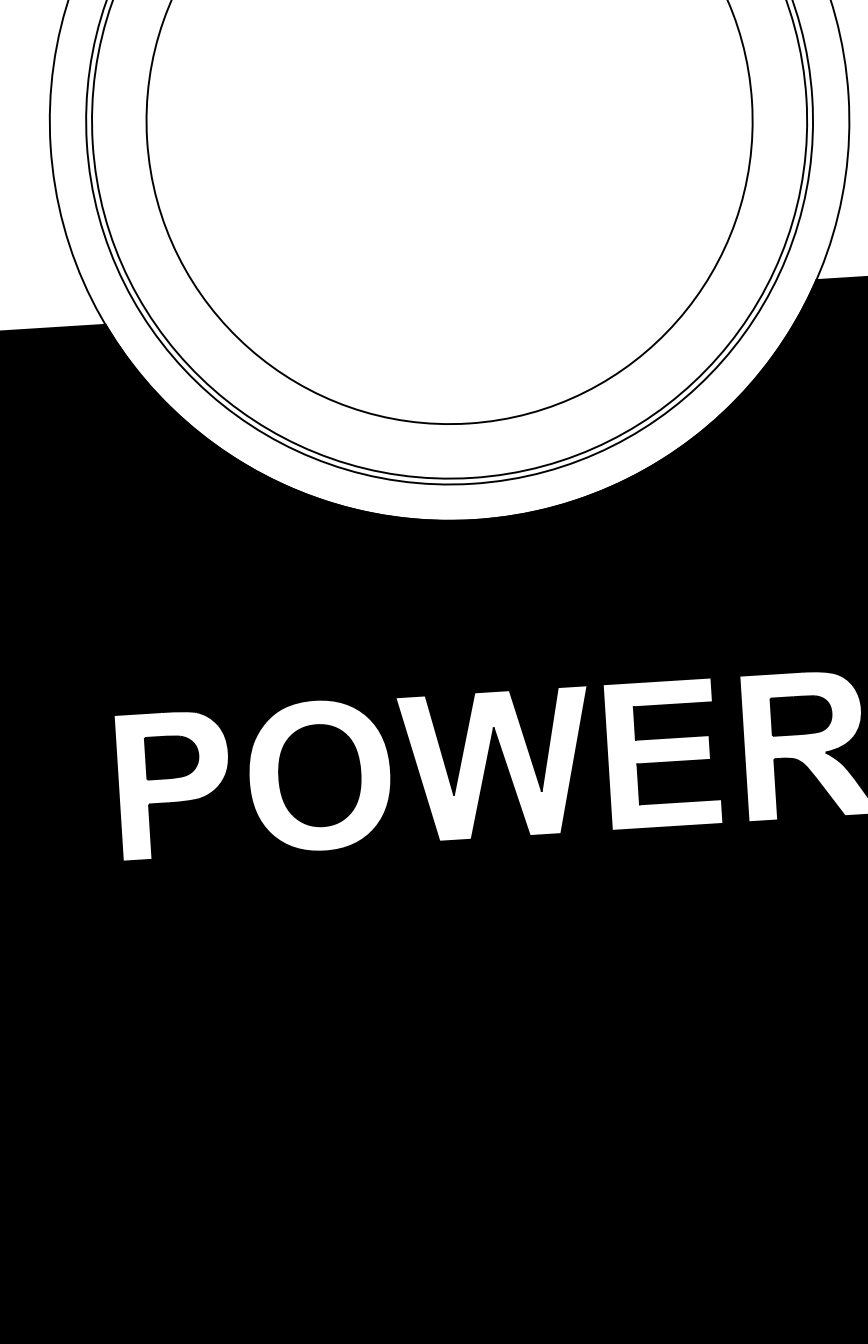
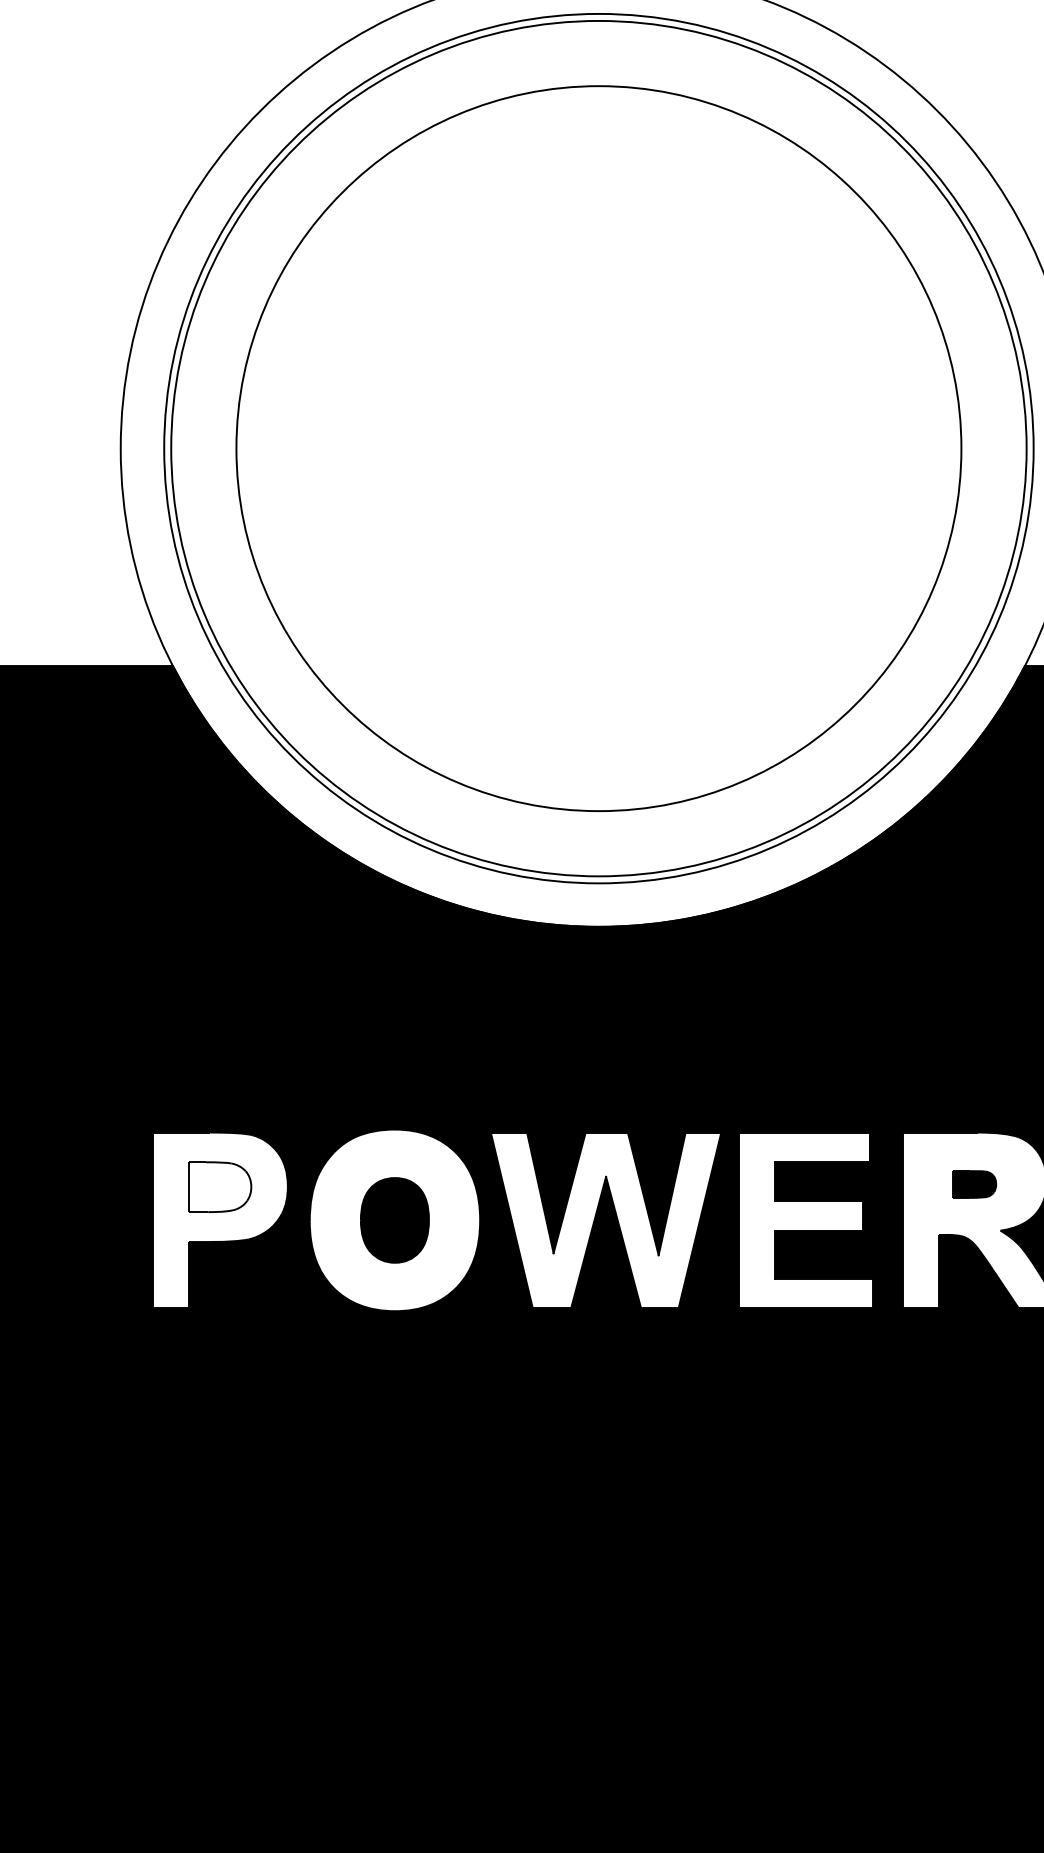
part: (801, 715) -> (974, 1184), size x0.6
fill: (171, 757) -> (219, 1187), removed
part: (319, 775) -> (394, 1220), size x0.7

